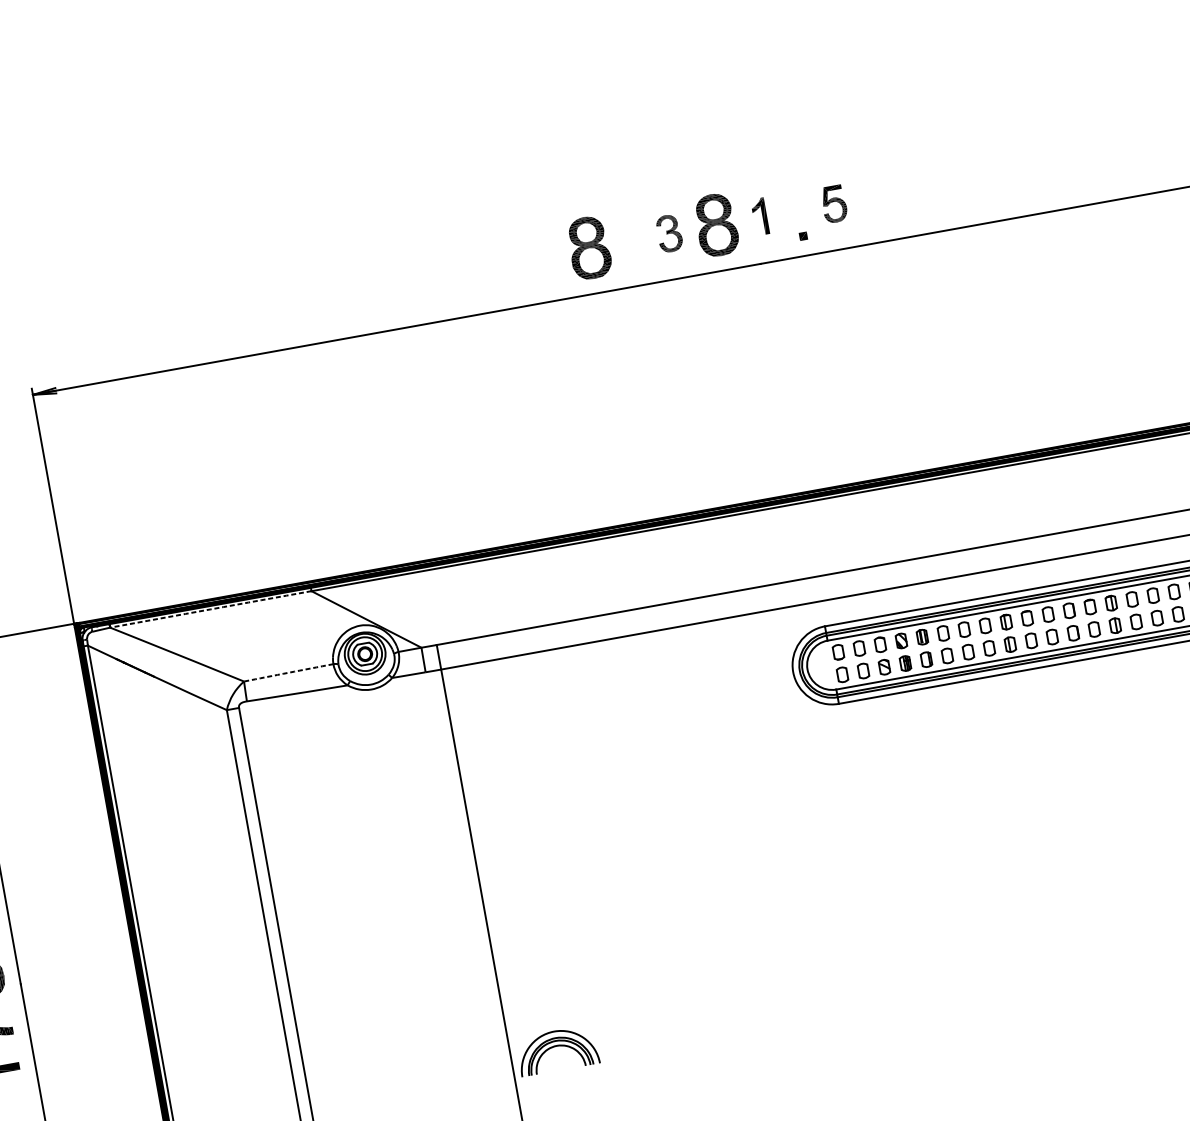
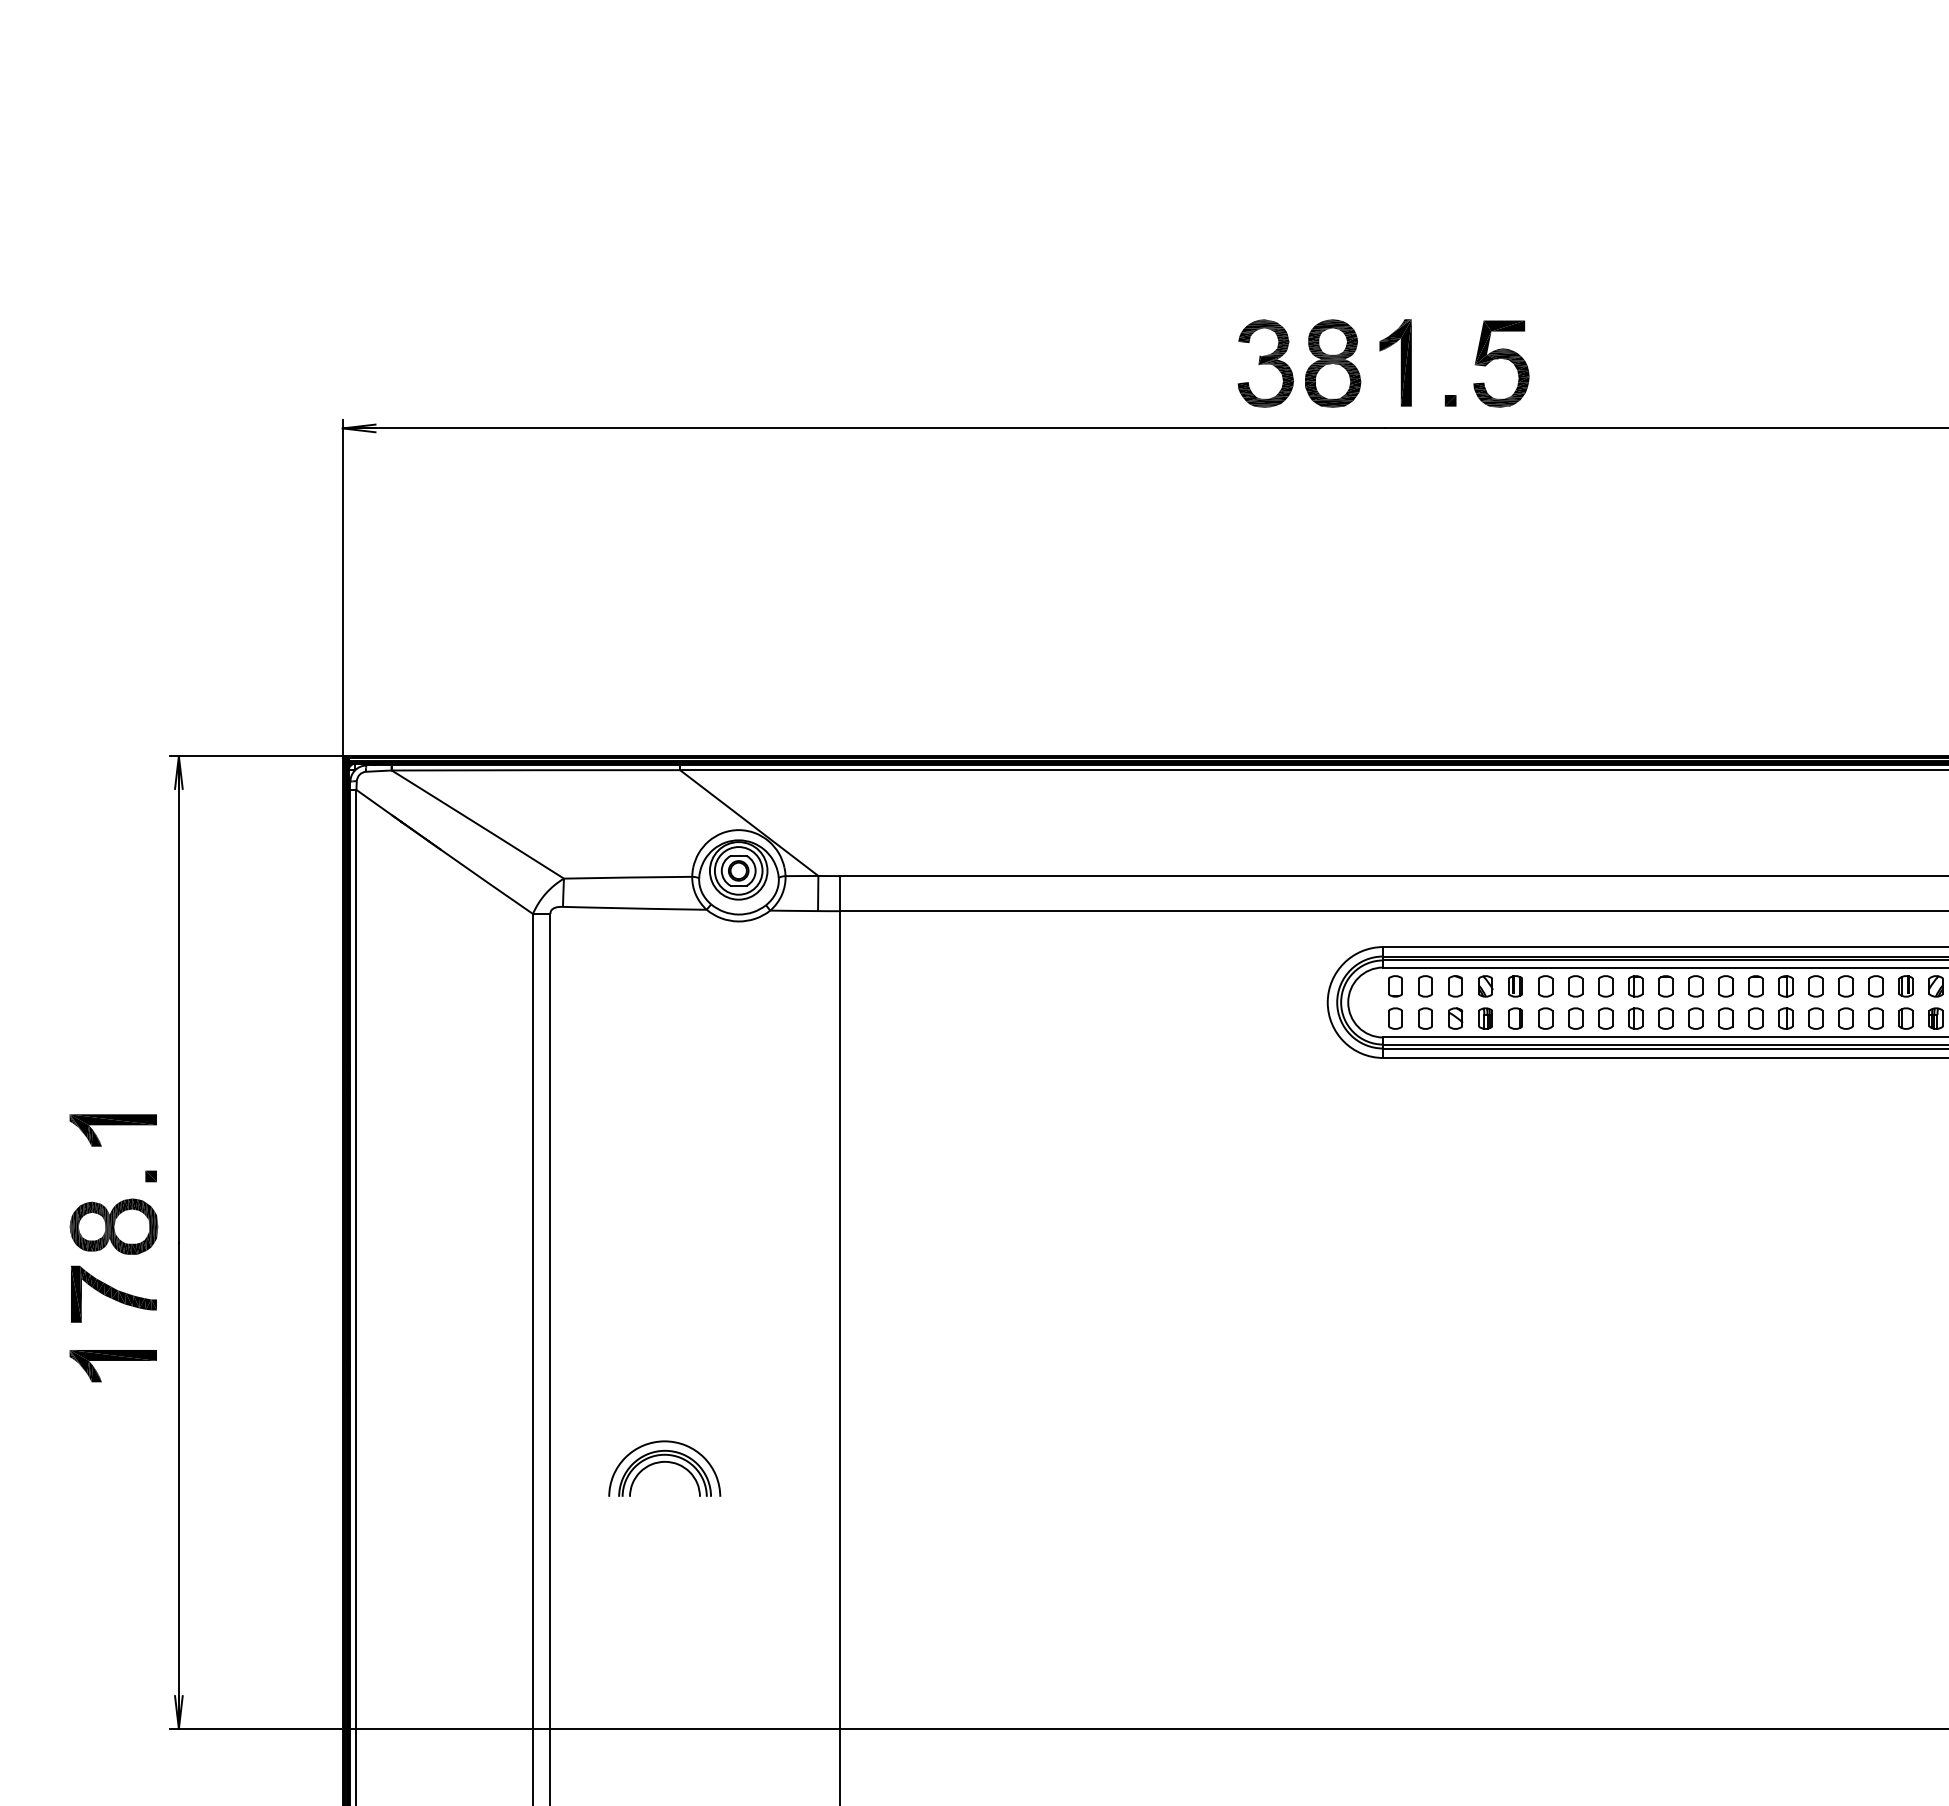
part: (834, 203) -> (1501, 363), size x1.67
part: (760, 216) -> (1395, 362), size x1.67
part: (669, 233) -> (1265, 363), size x1.67
part: (589, 247) -> (1151, 363), removed
arc: (210, 609) -> (535, 770), dashed -> solid
arc: (289, 672) -> (628, 877), dashed -> solid
part: (557, 1050) -> (664, 1468), moved

